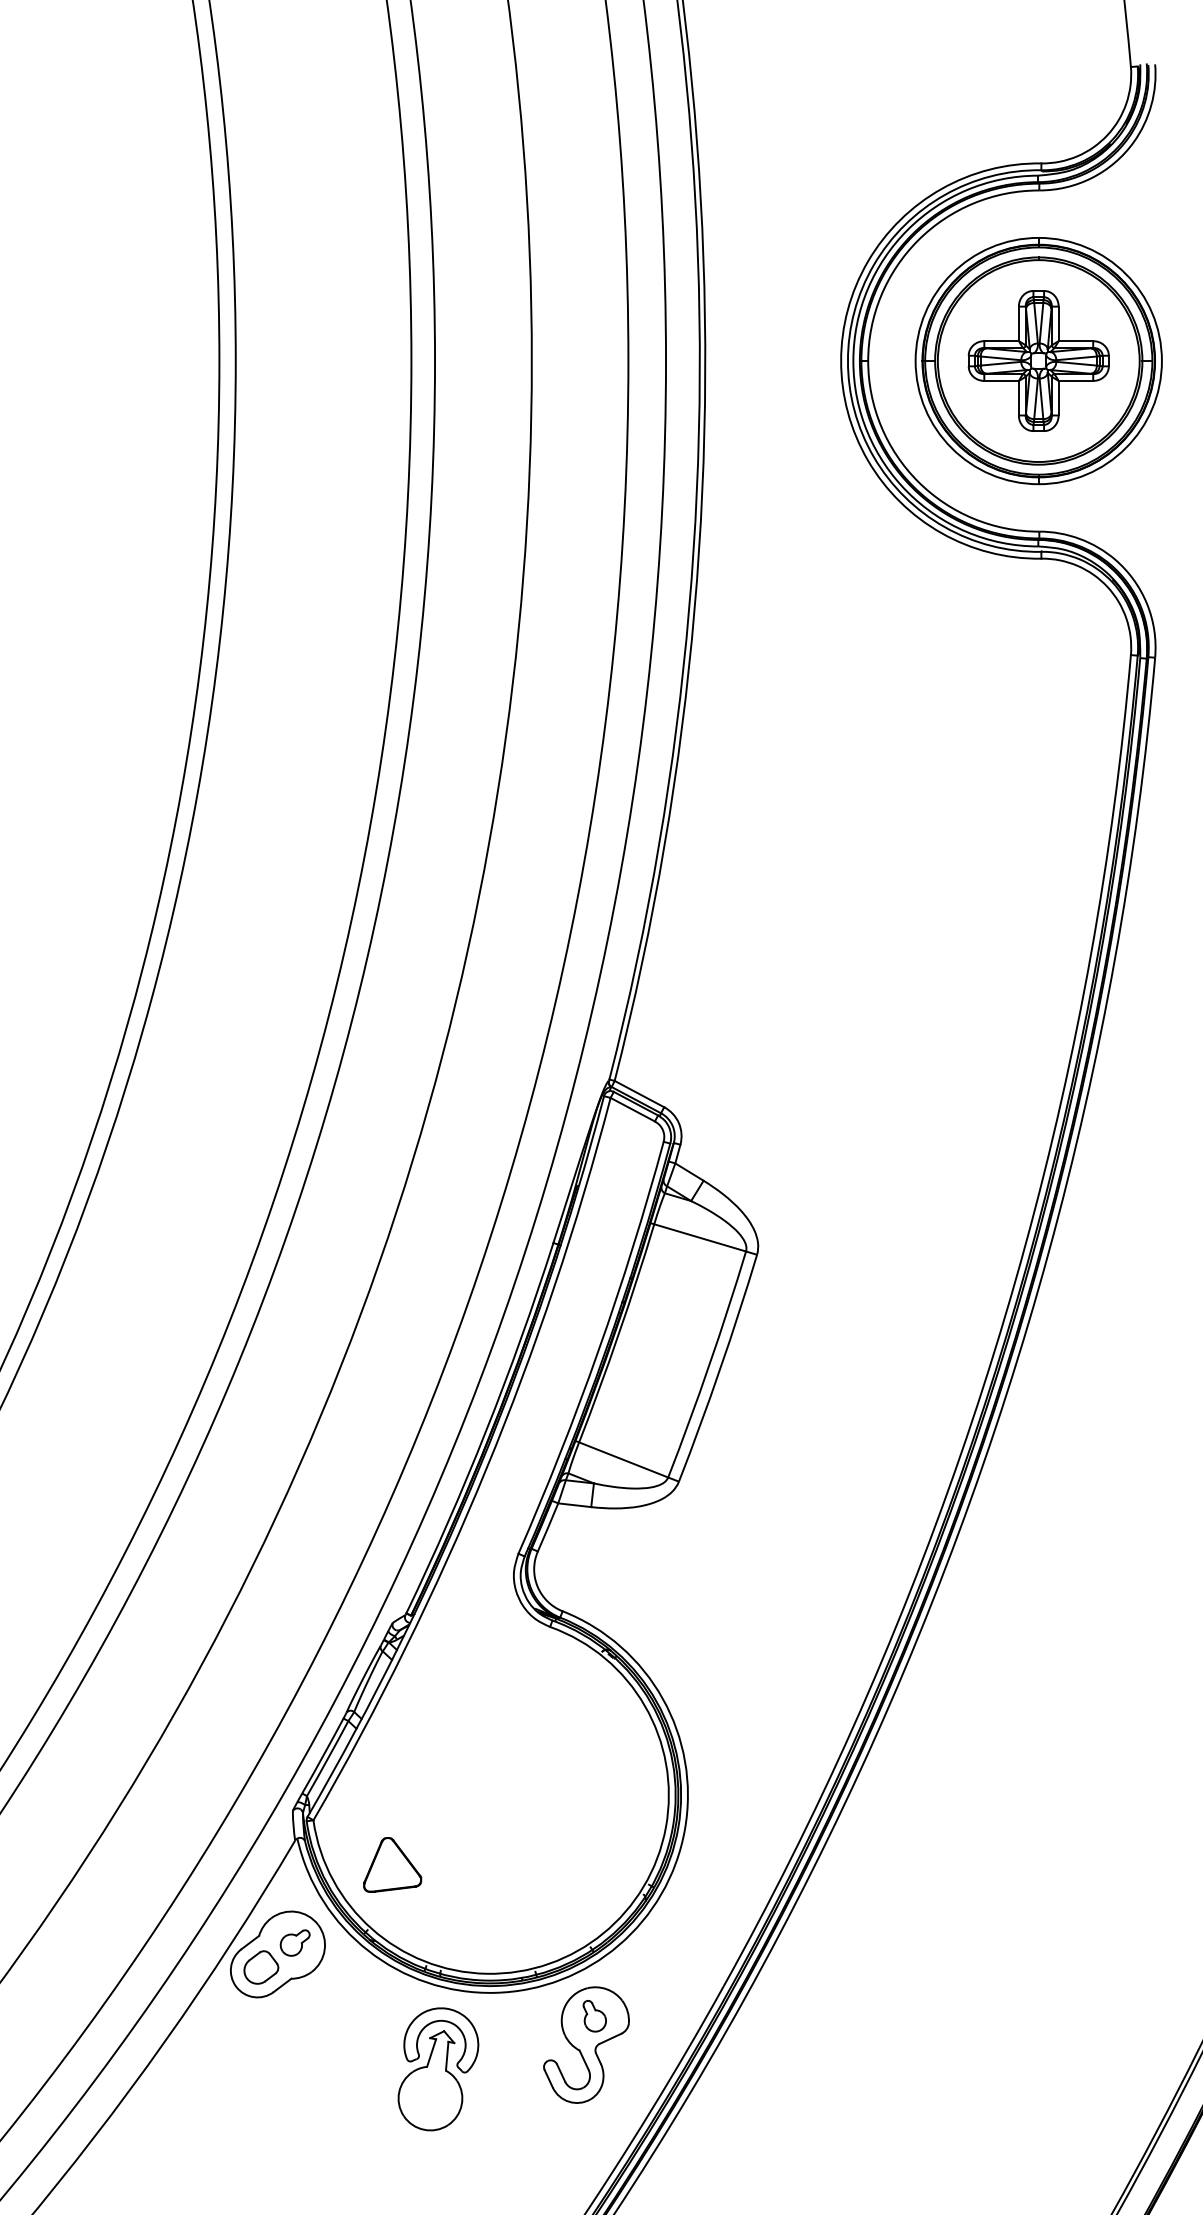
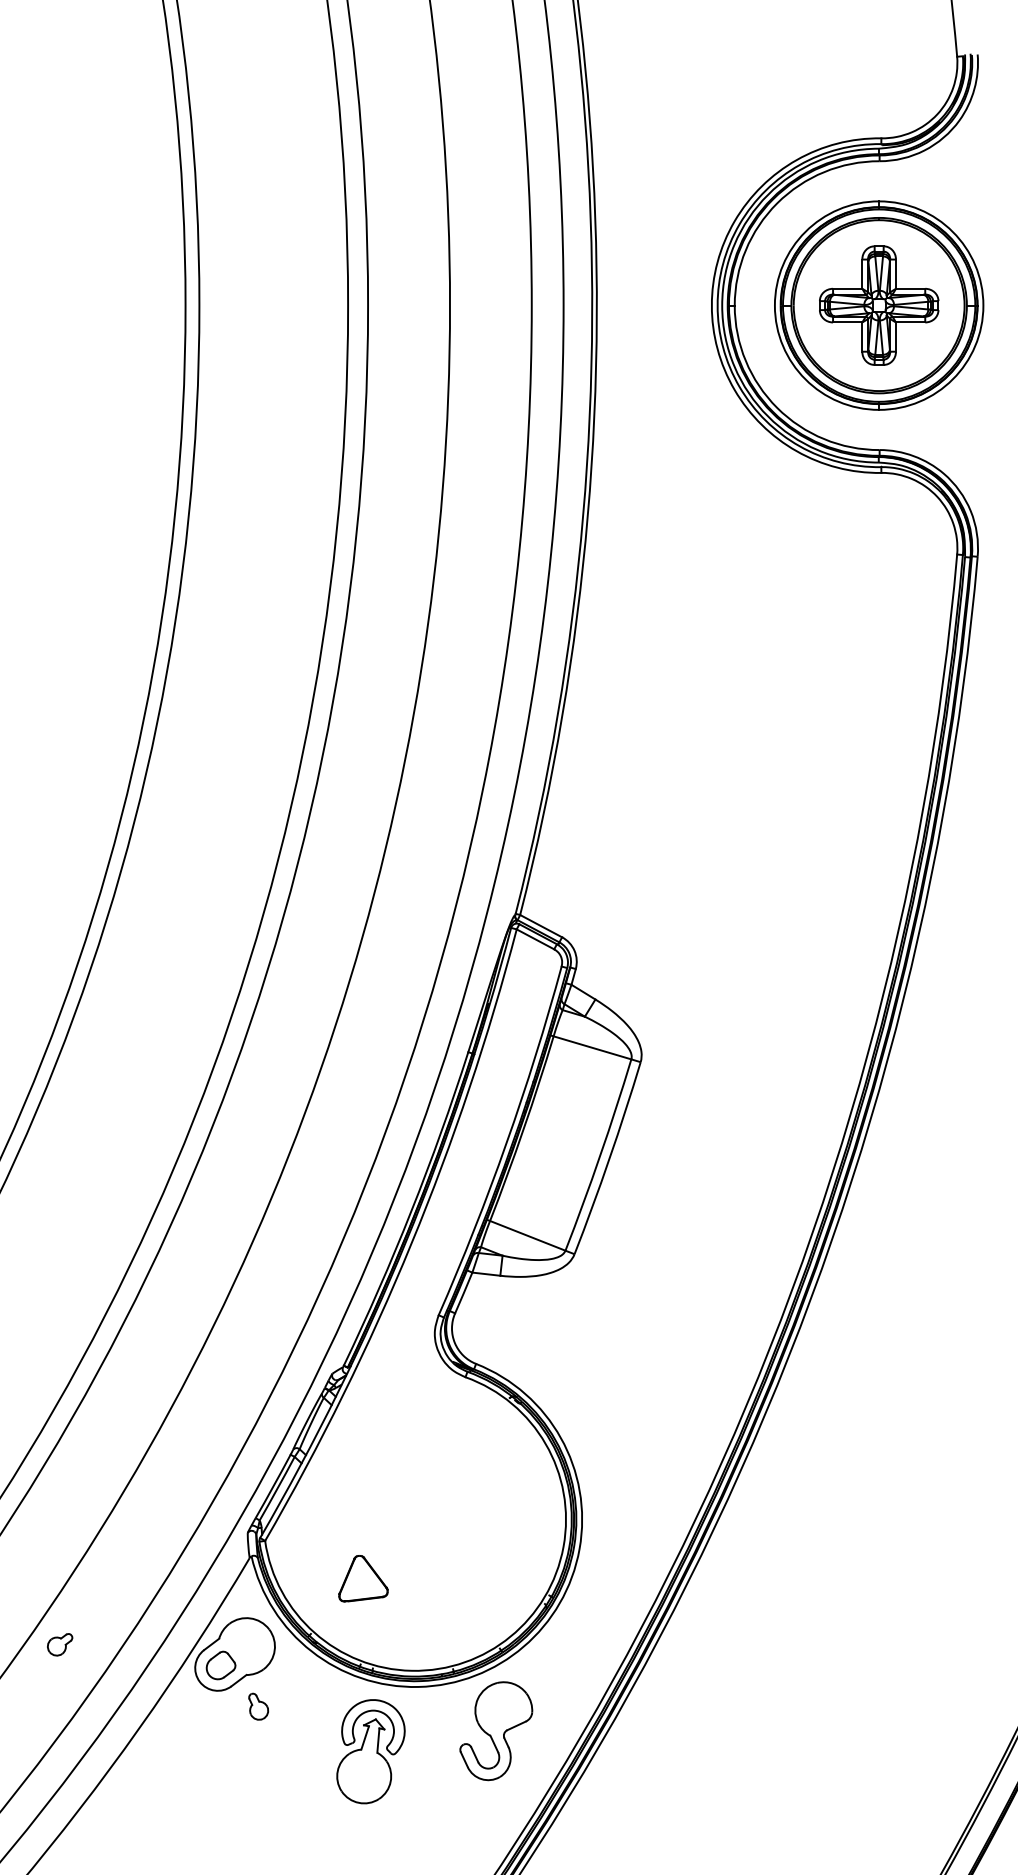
part: (392, 1864) -> (363, 1578), moved
part: (294, 1942) -> (59, 1644), moved
part: (594, 2016) -> (258, 1706), moved

